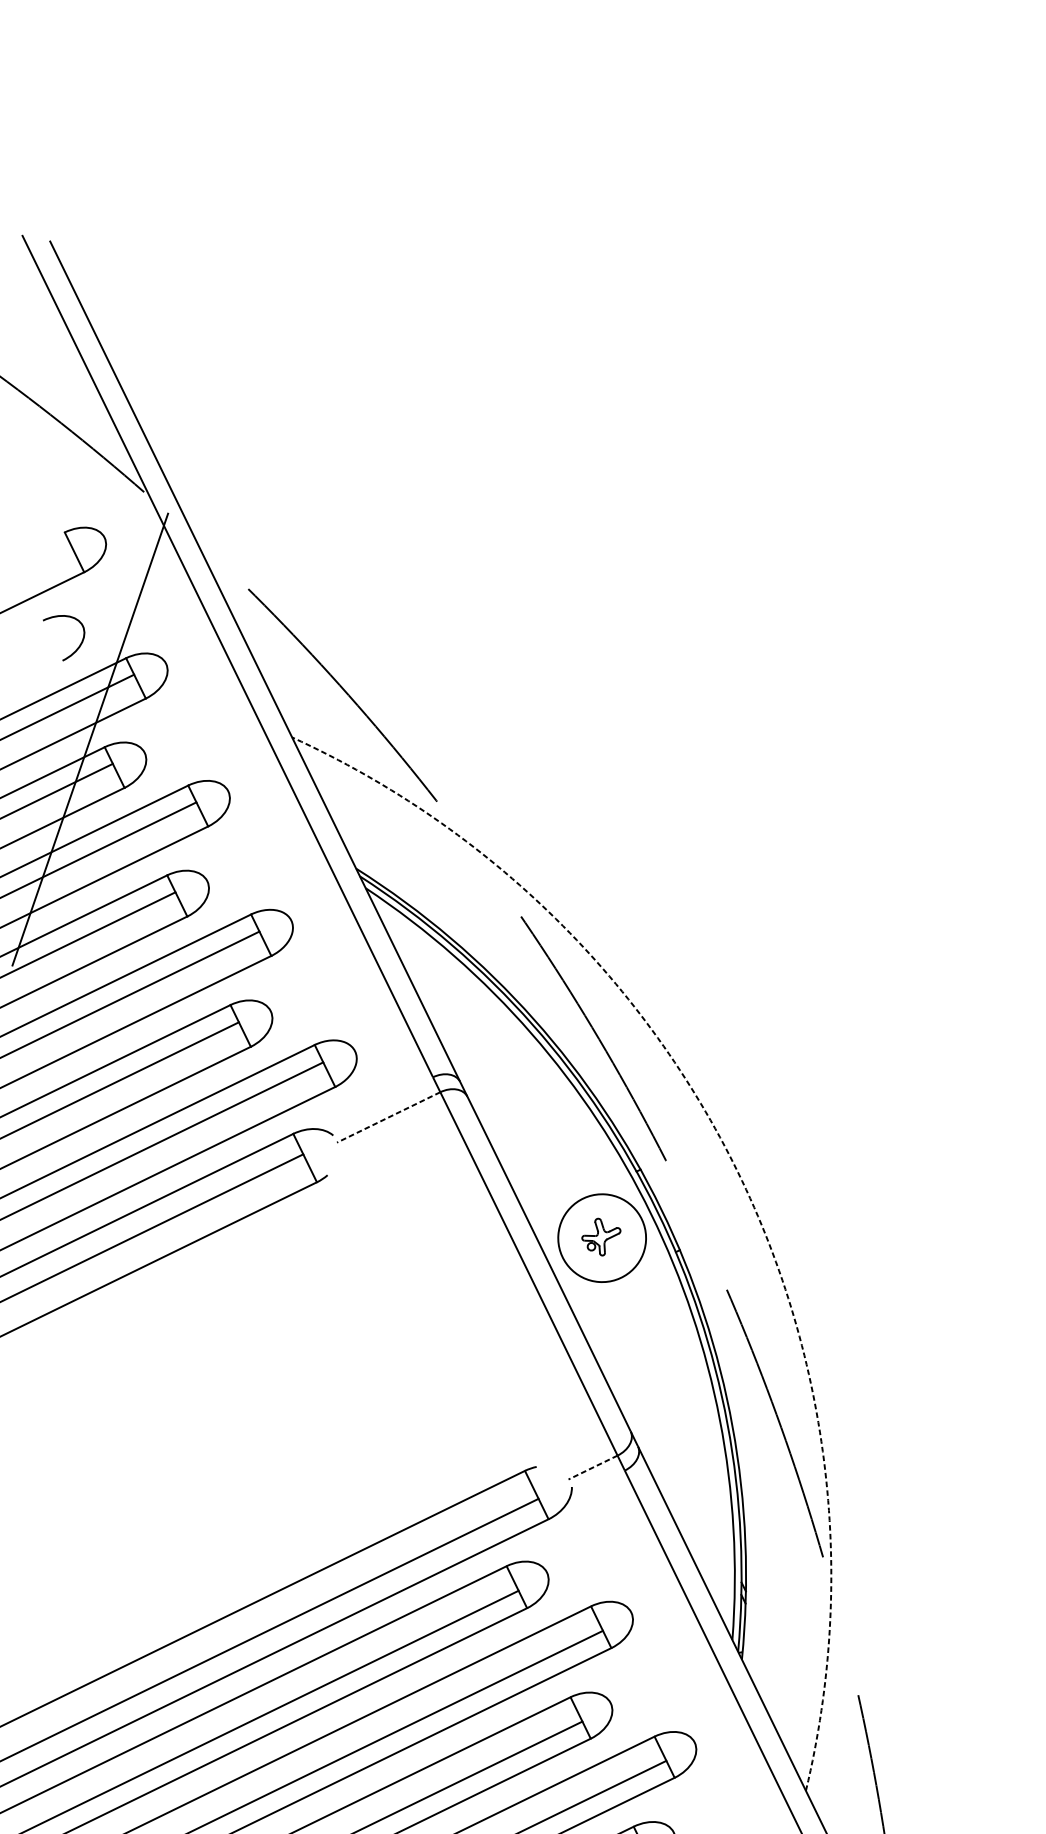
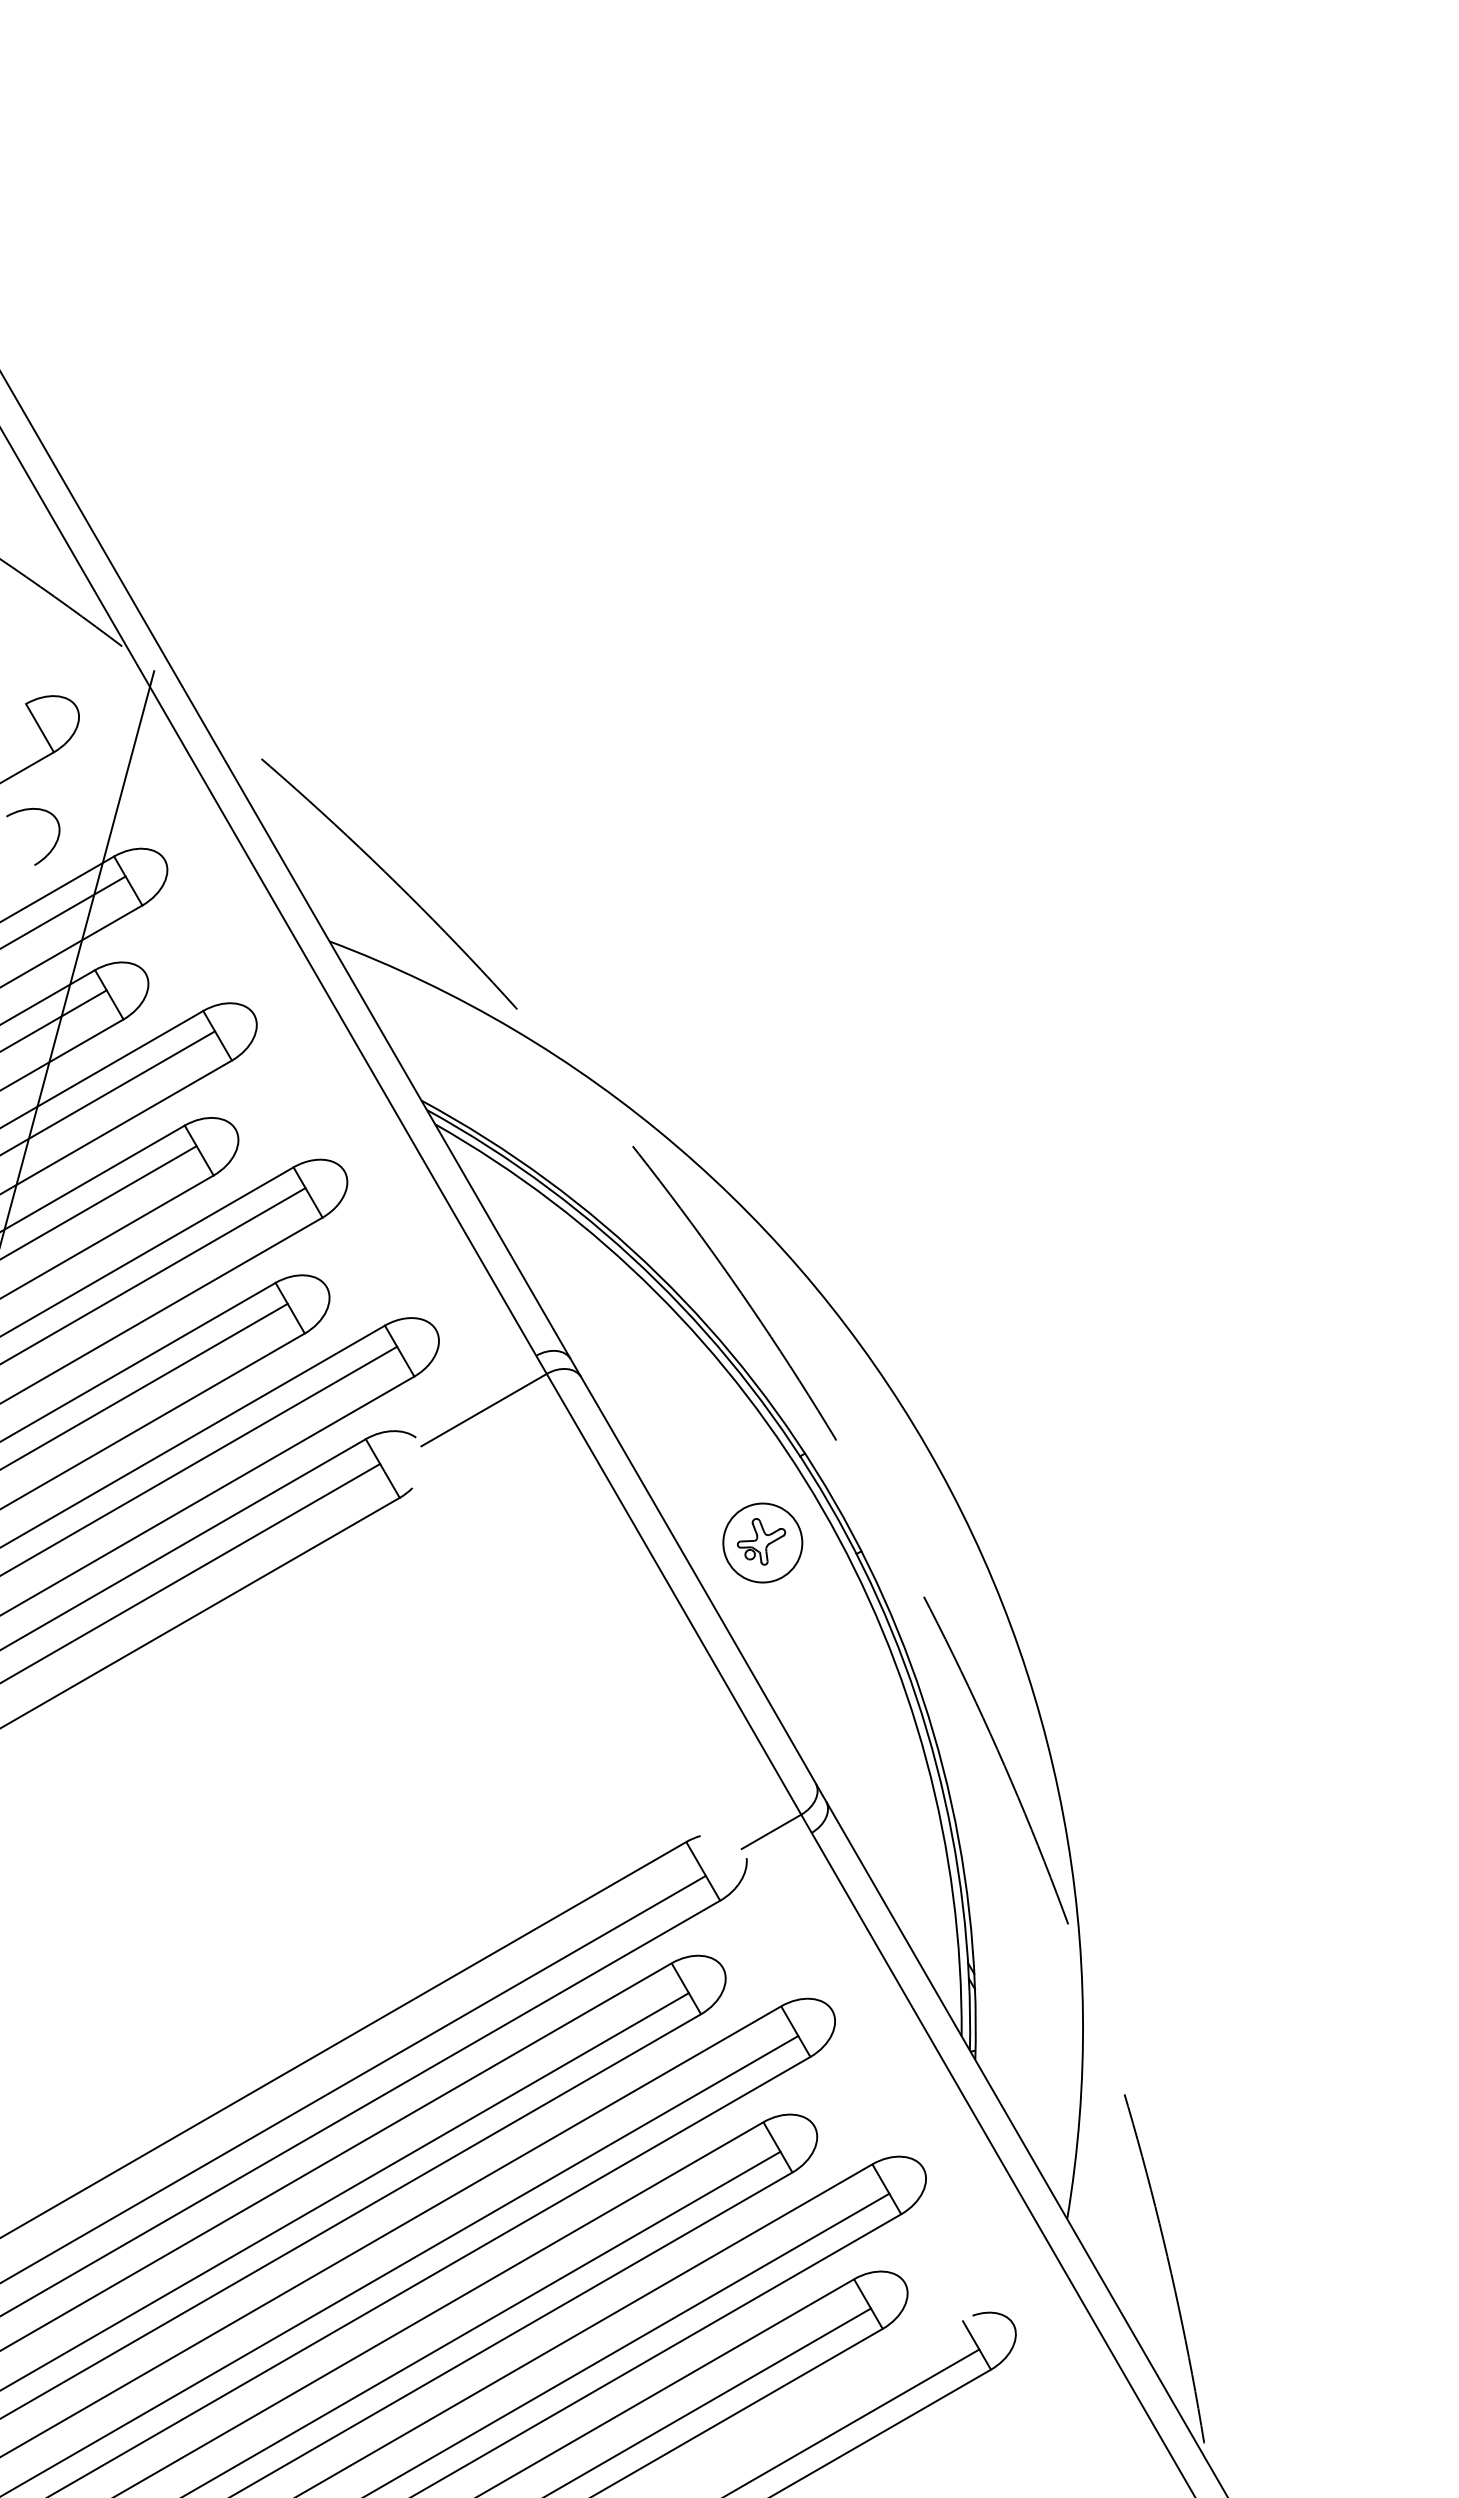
line: (388, 1117) -> (483, 1410), dashed -> solid
arc: (737, 1172) -> (927, 1448), dashed -> solid
circle: (601, 1237) -> (762, 1542), size x0.71
line: (593, 1468) -> (771, 1832), dashed -> solid

